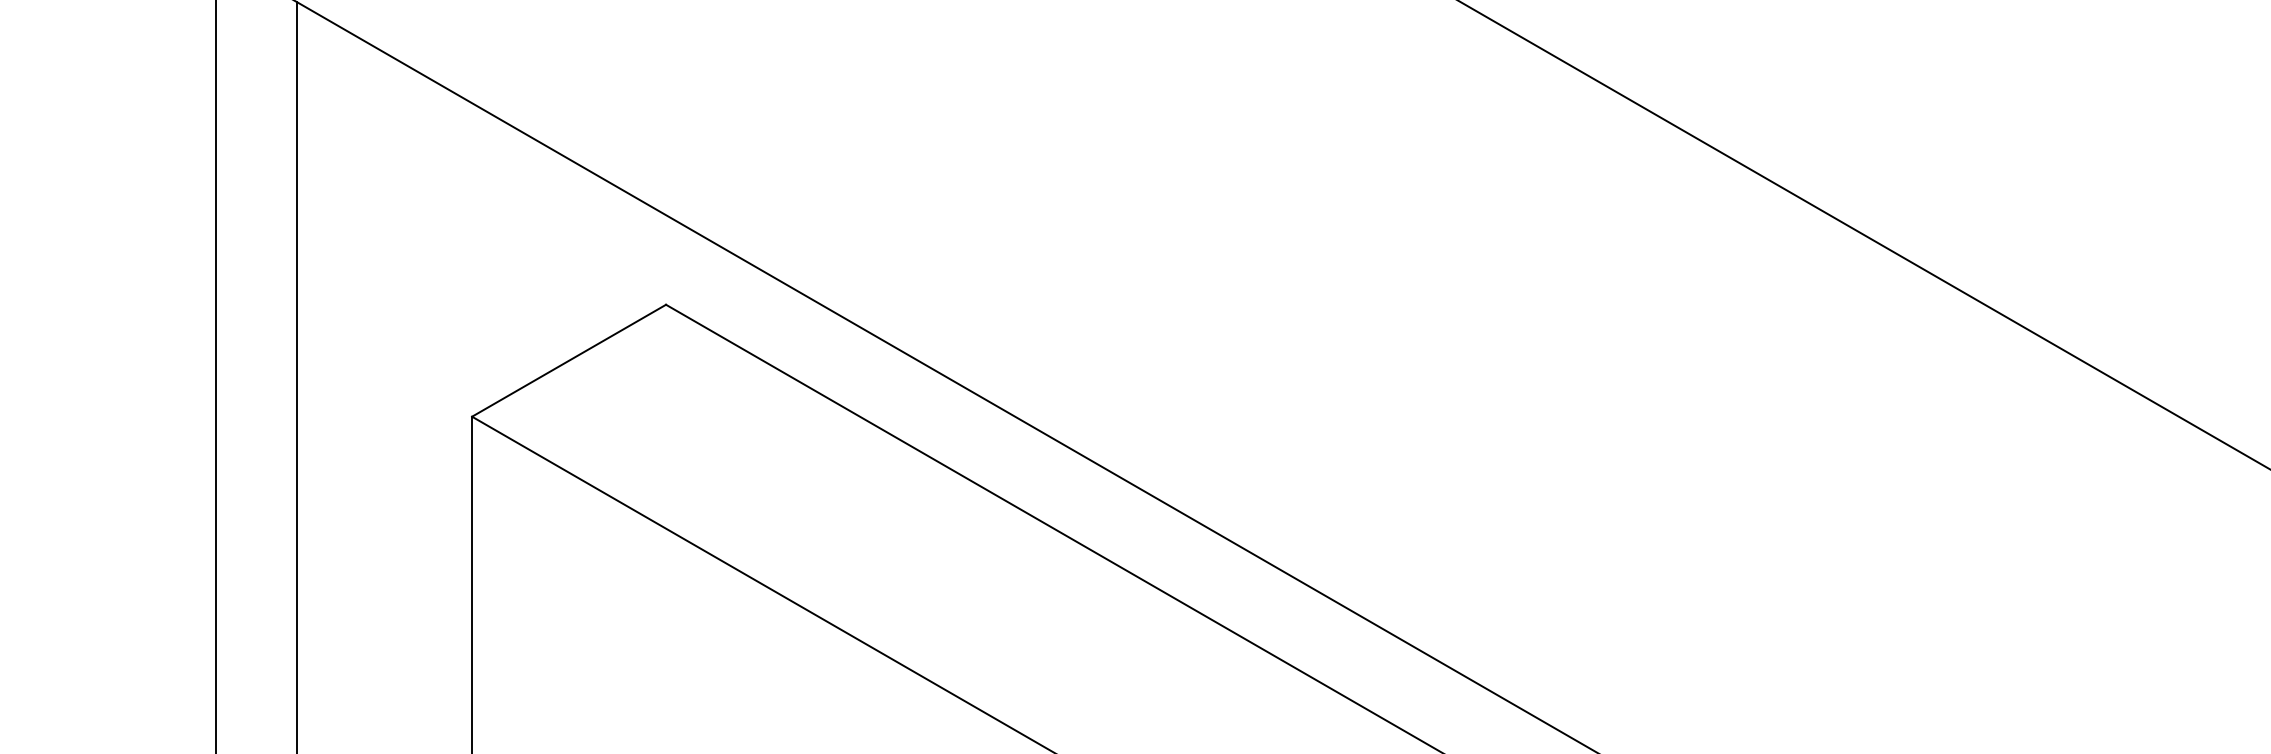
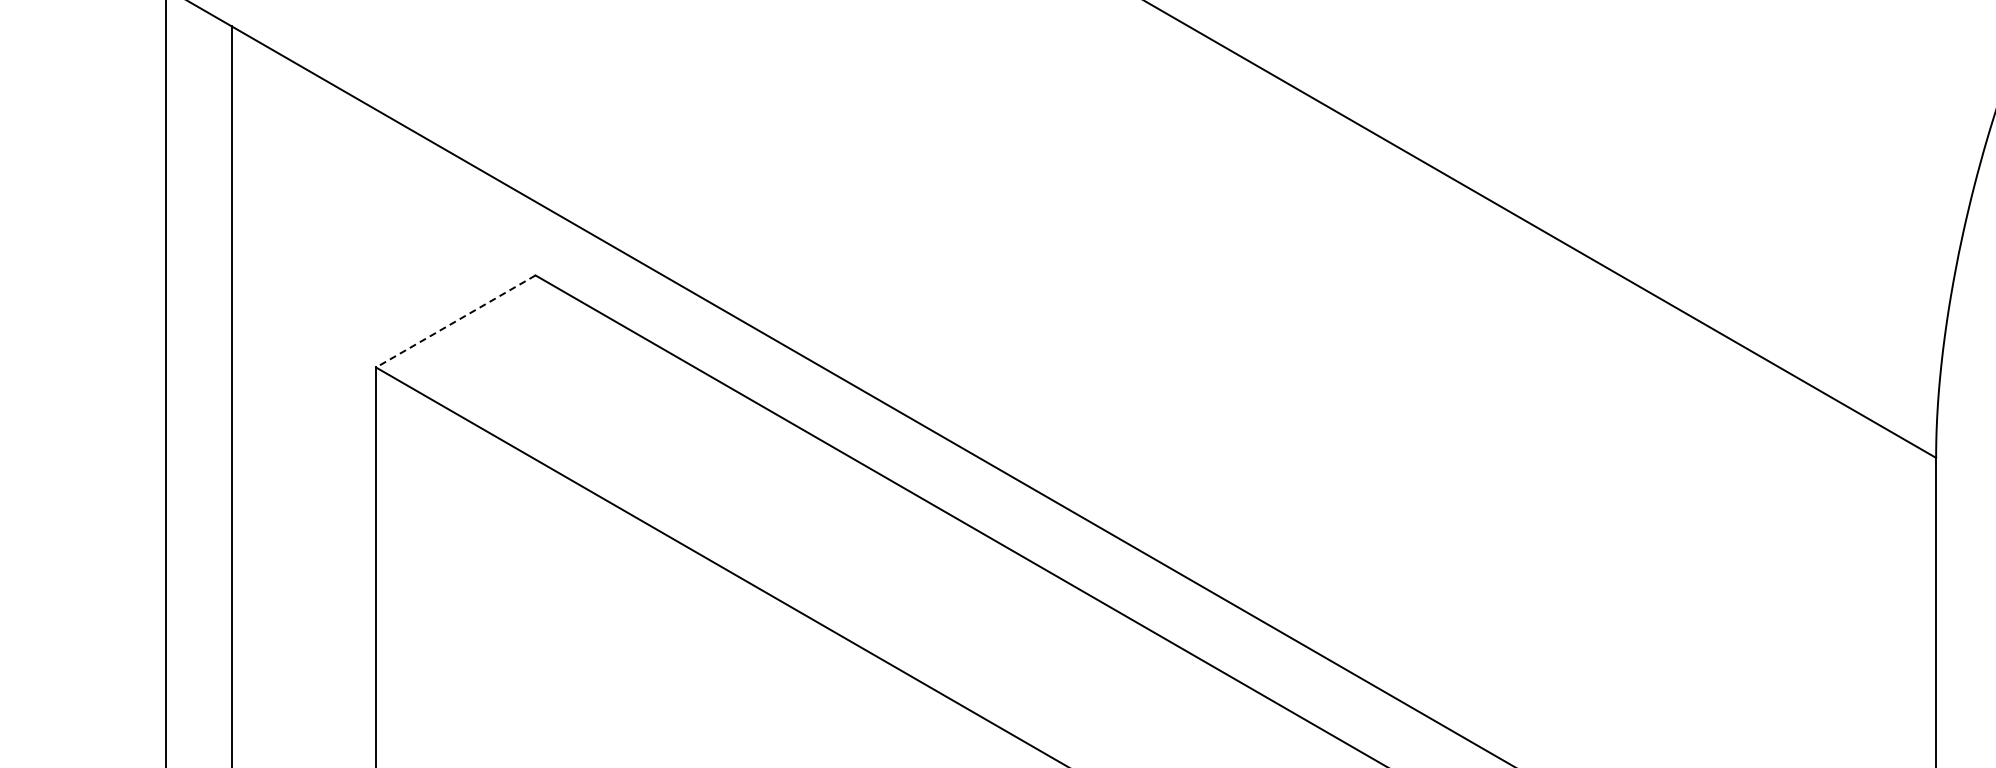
line: (568, 360) -> (455, 321), solid -> dashed

